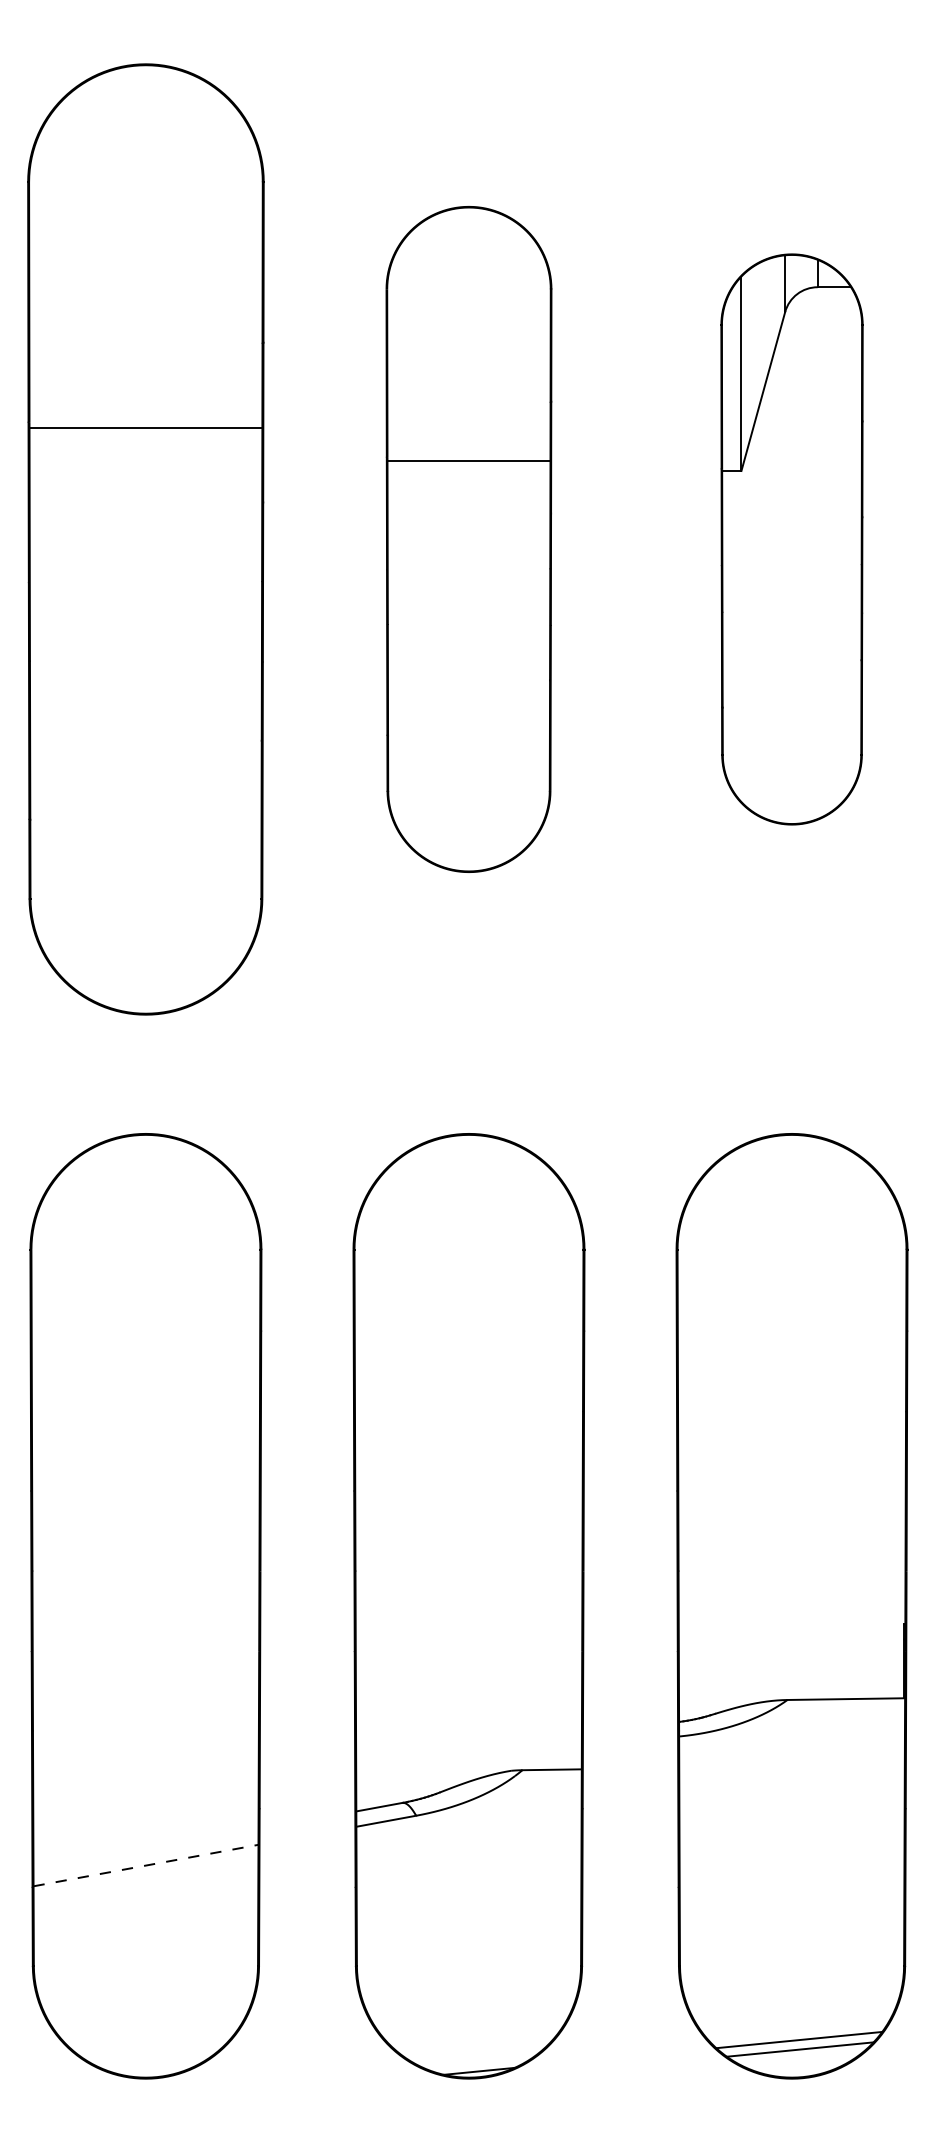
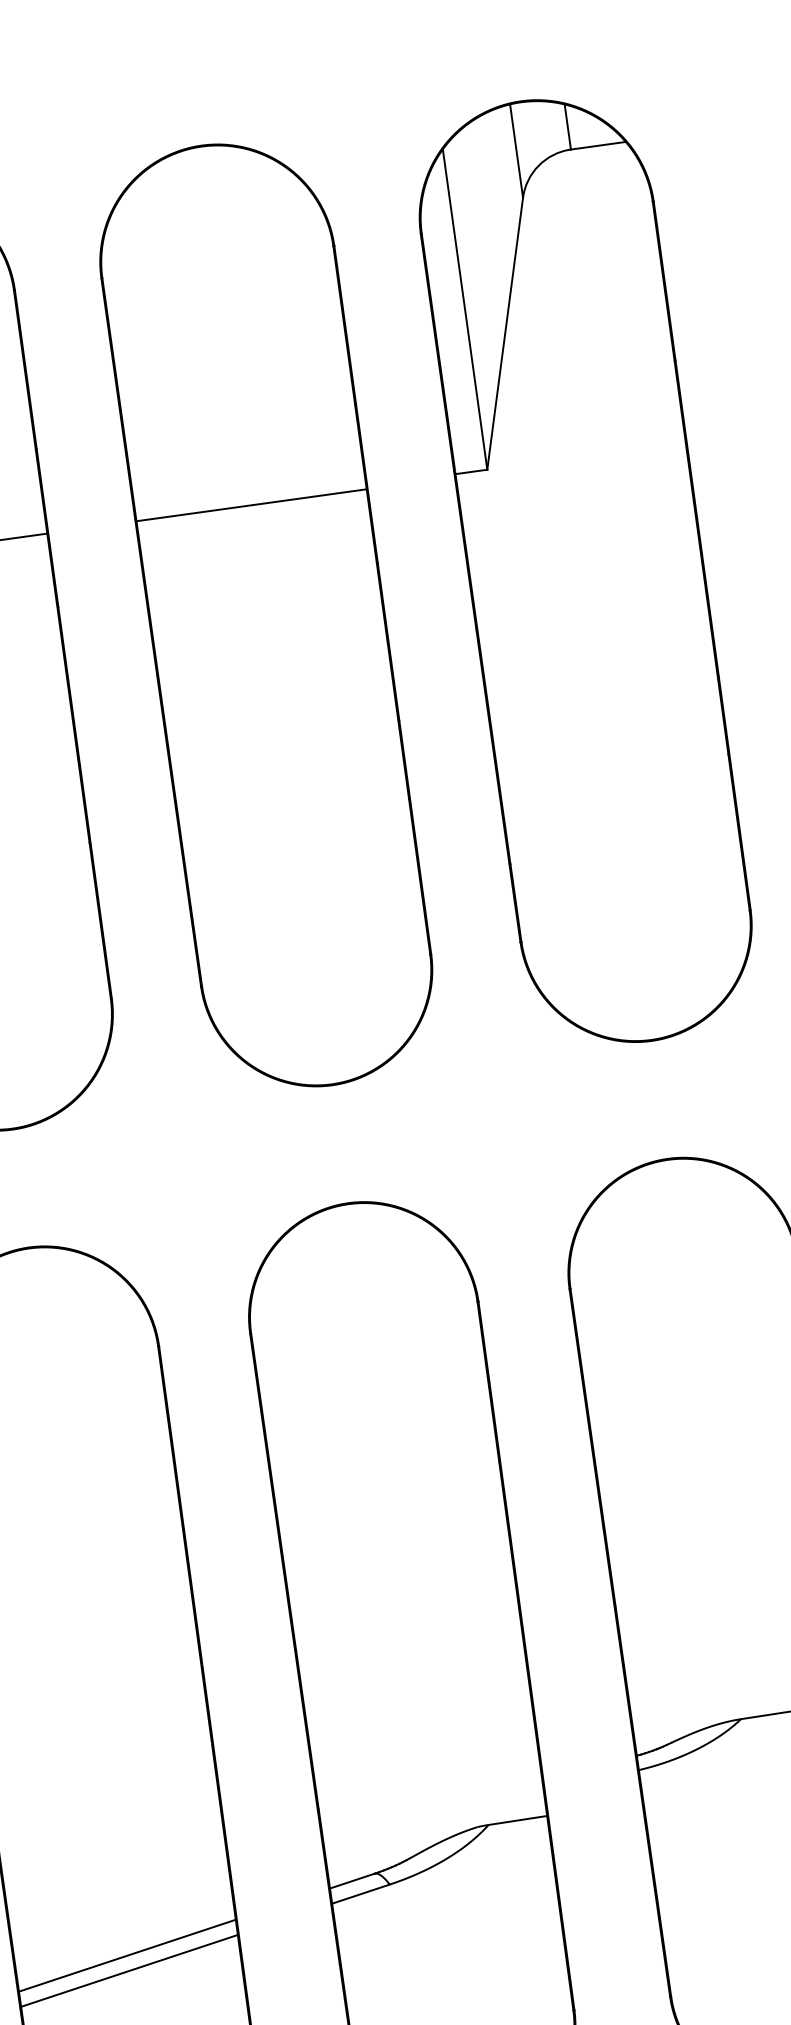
part: (468, 539) -> (266, 615), size x1.43
part: (791, 539) -> (585, 571), size x1.67
line: (145, 1849) -> (126, 1955), added
line: (146, 1865) -> (129, 1970), dashed -> solid

